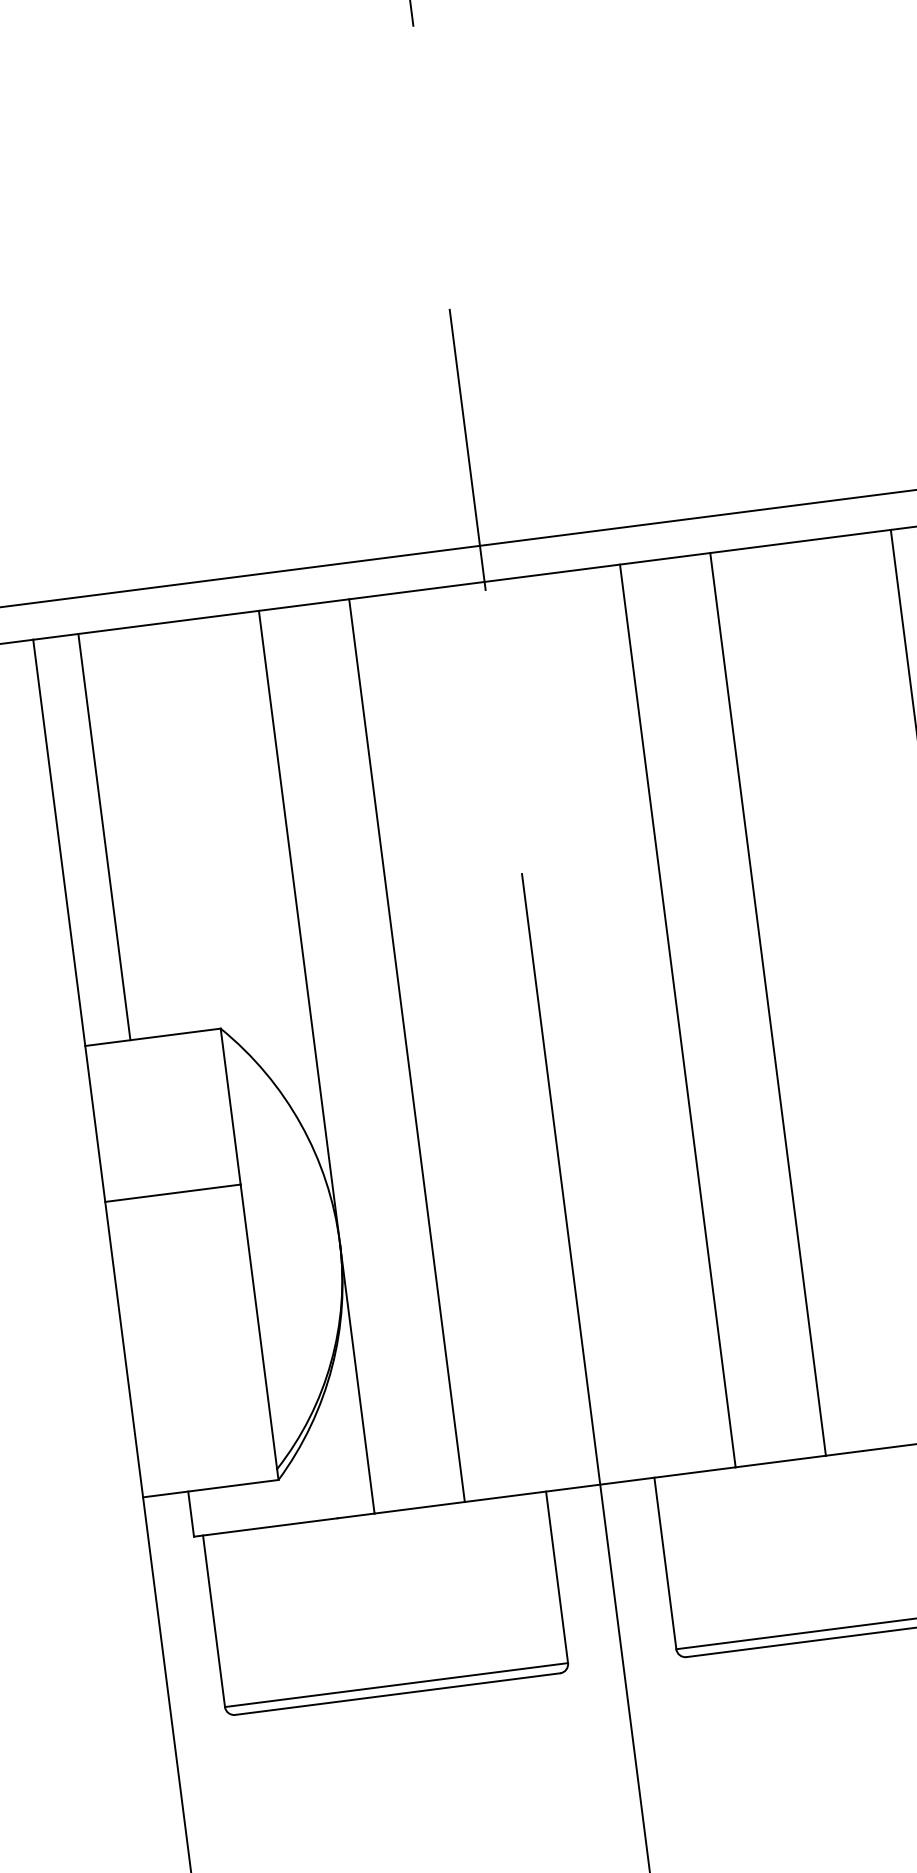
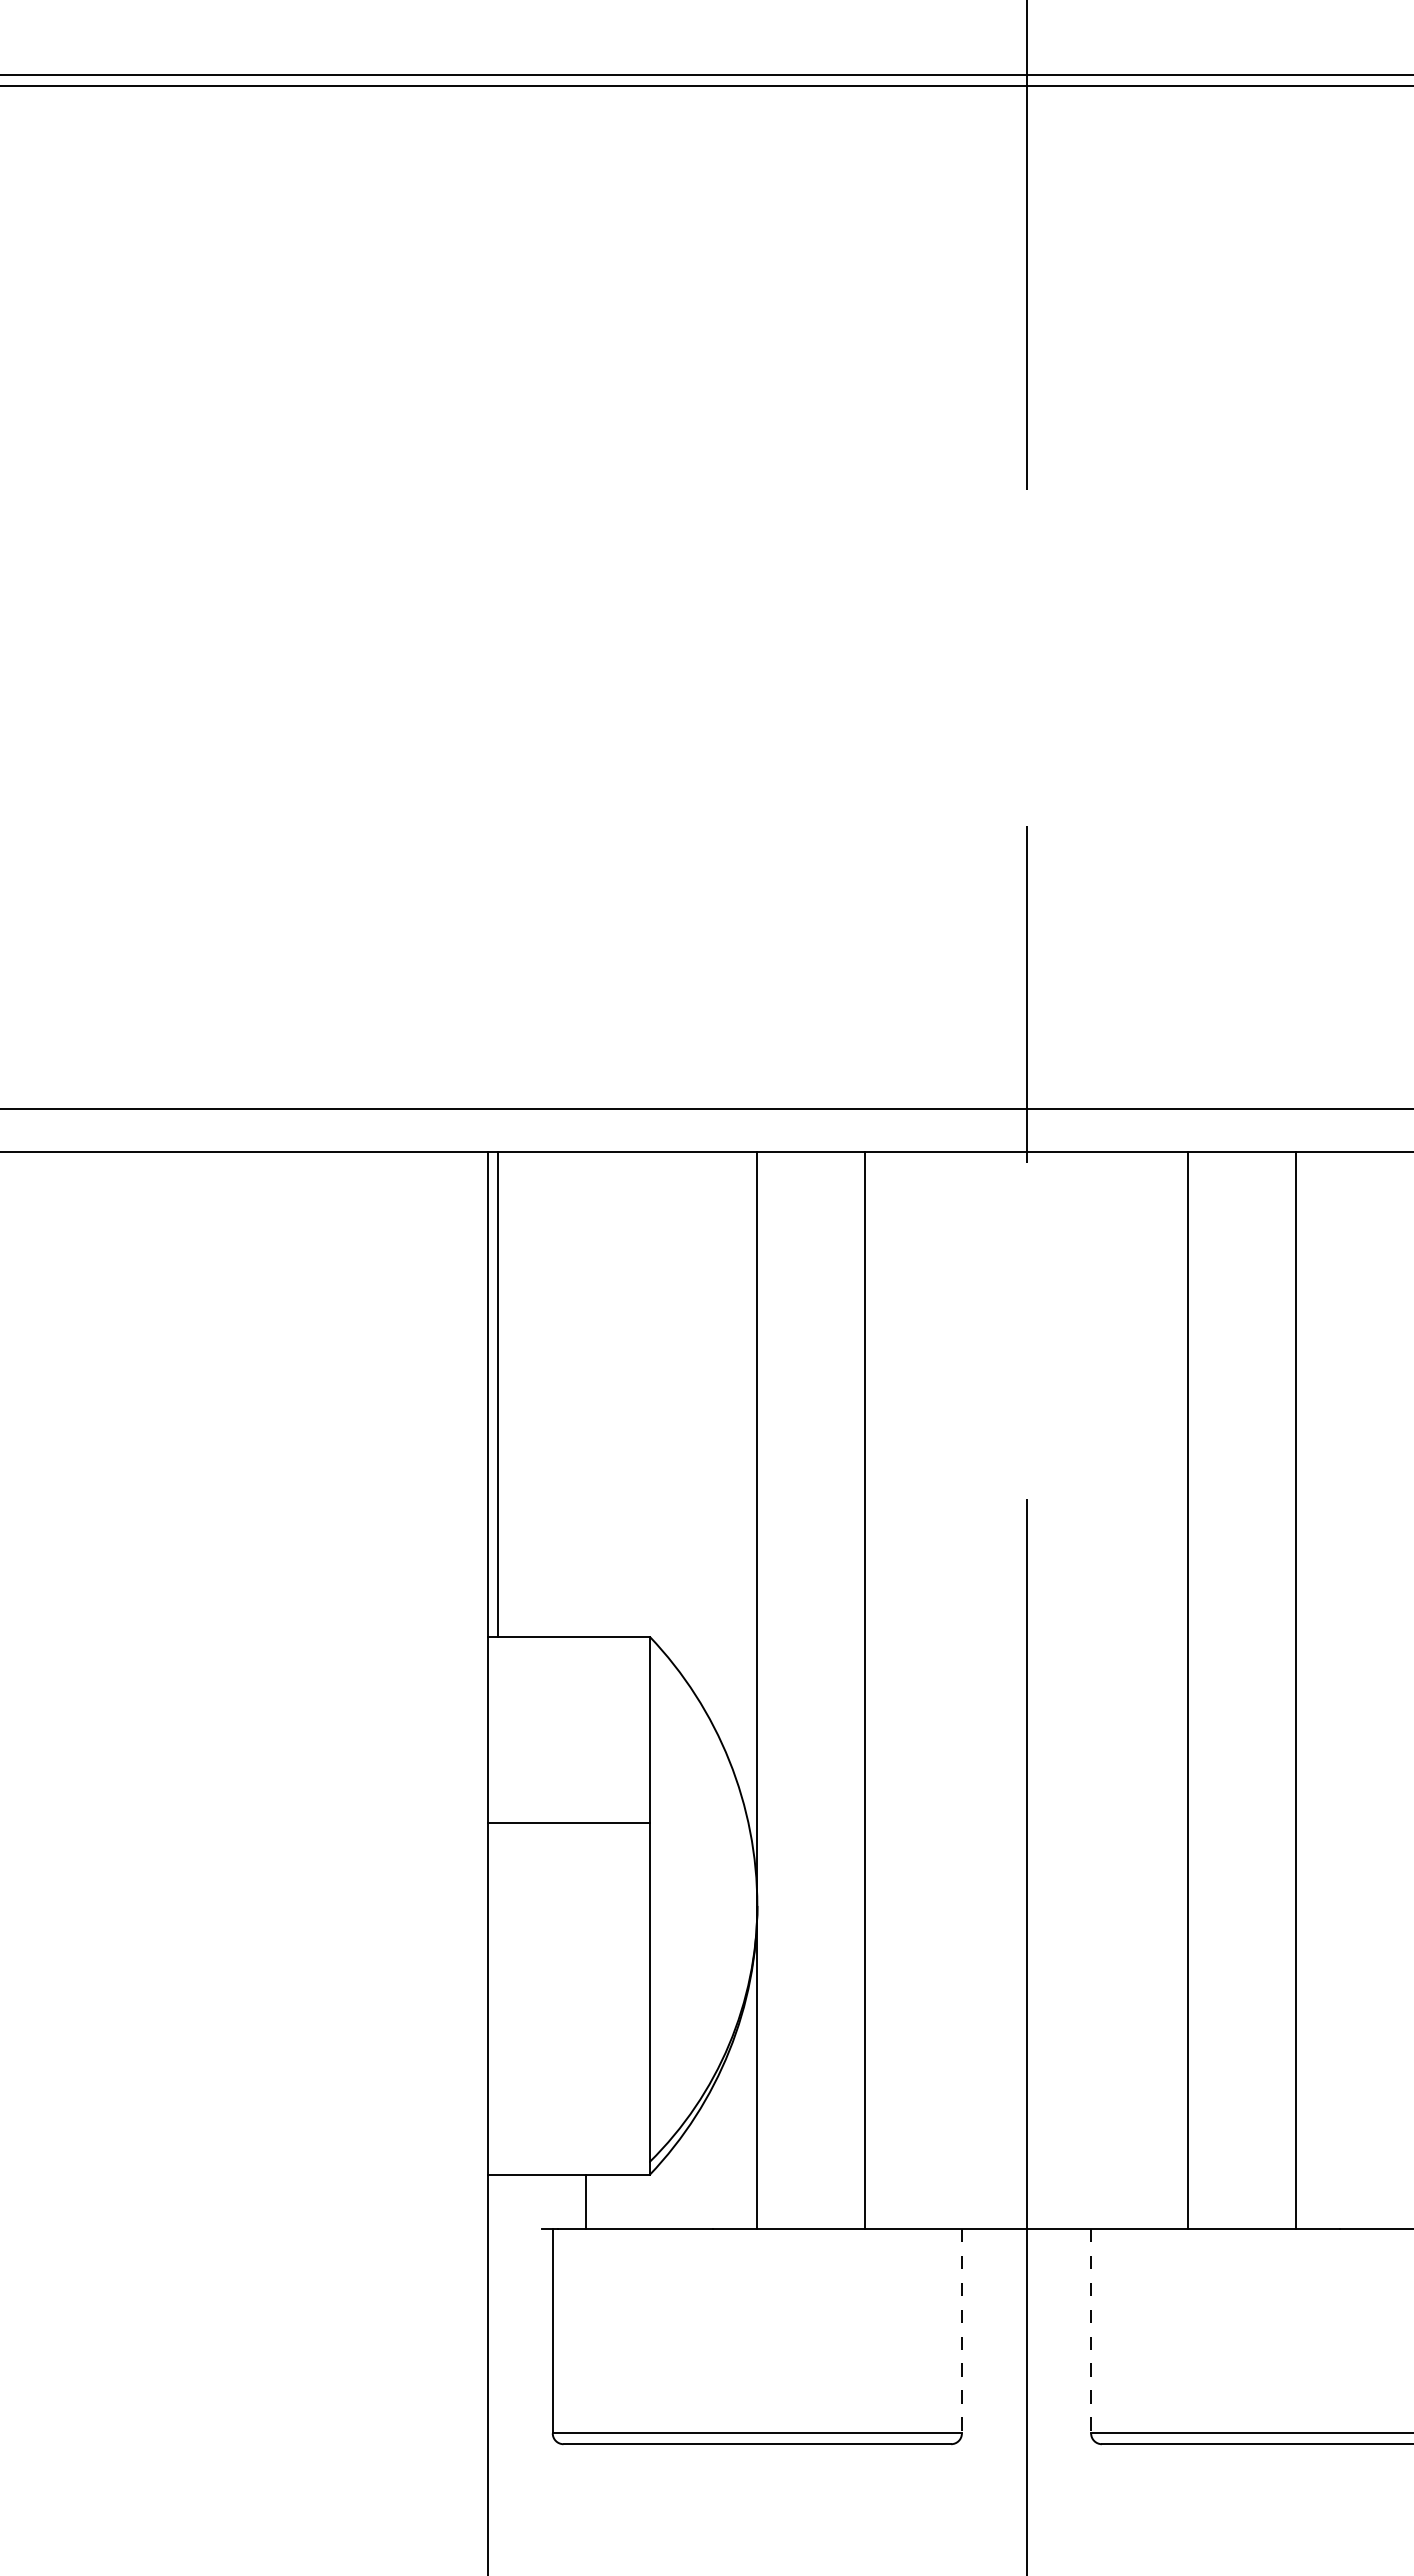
line: (104, 837) -> (497, 1394), moved
line: (190, 1513) -> (585, 2201), moved
line: (665, 1563) -> (1091, 2331), solid -> dashed
line: (556, 1577) -> (961, 2331), solid -> dashed

